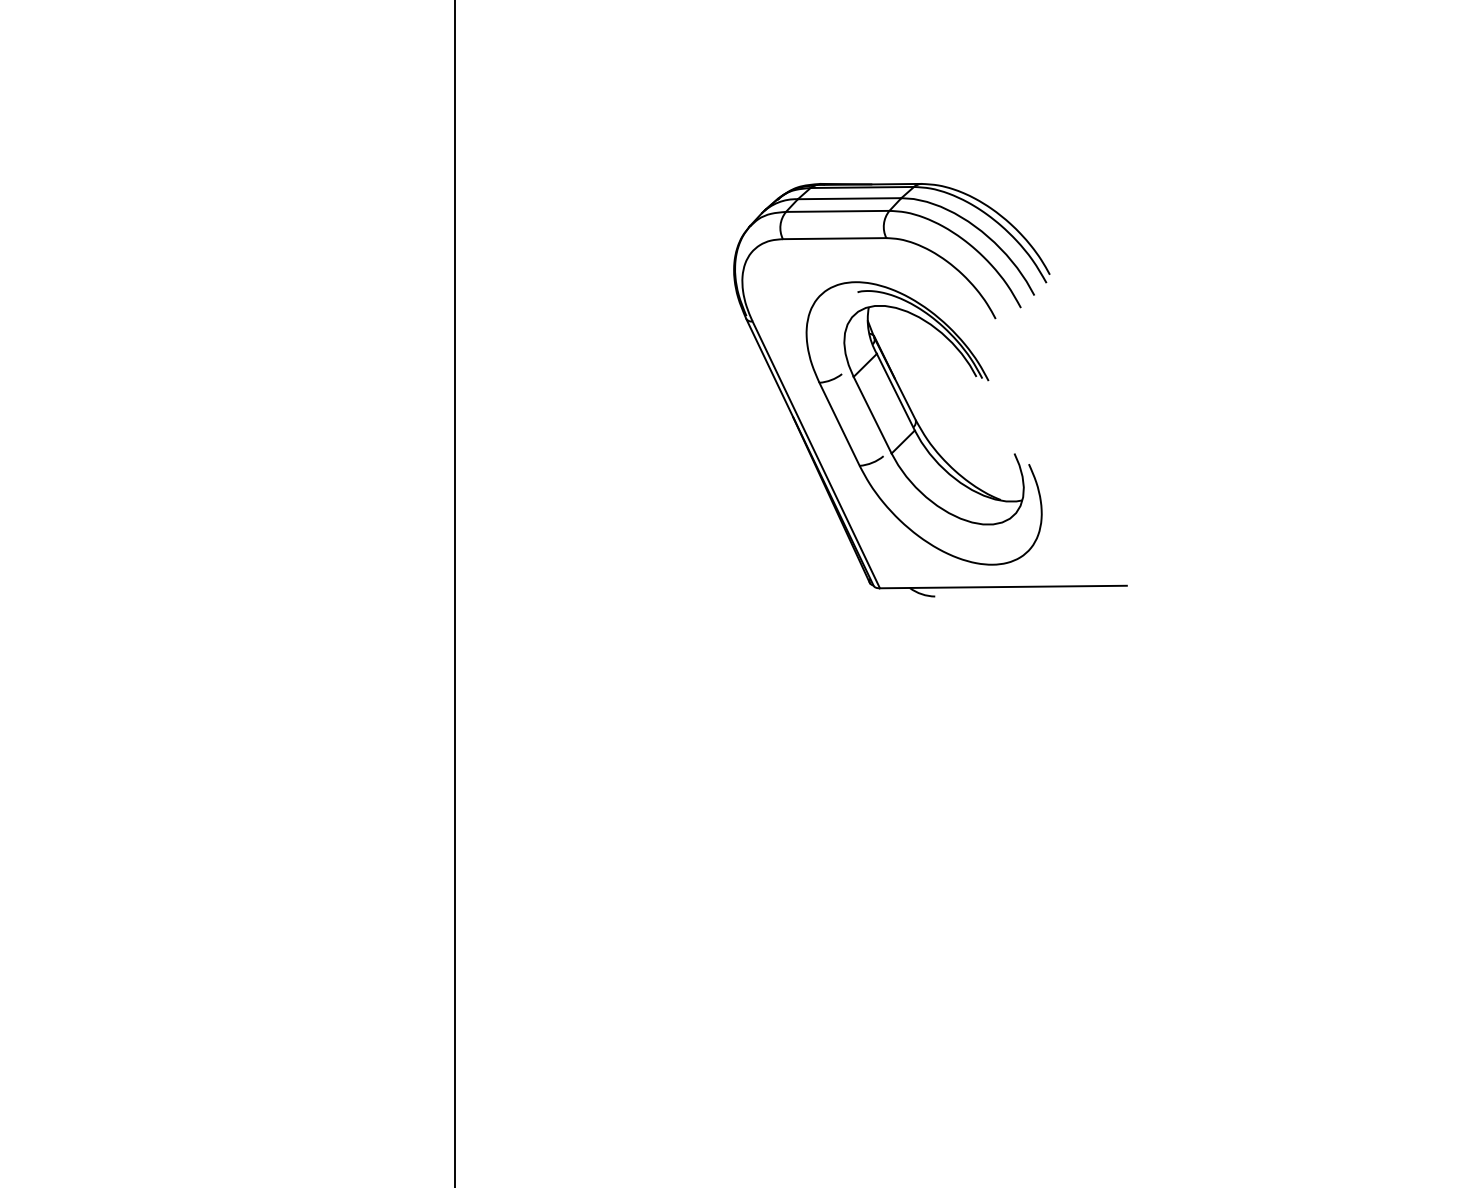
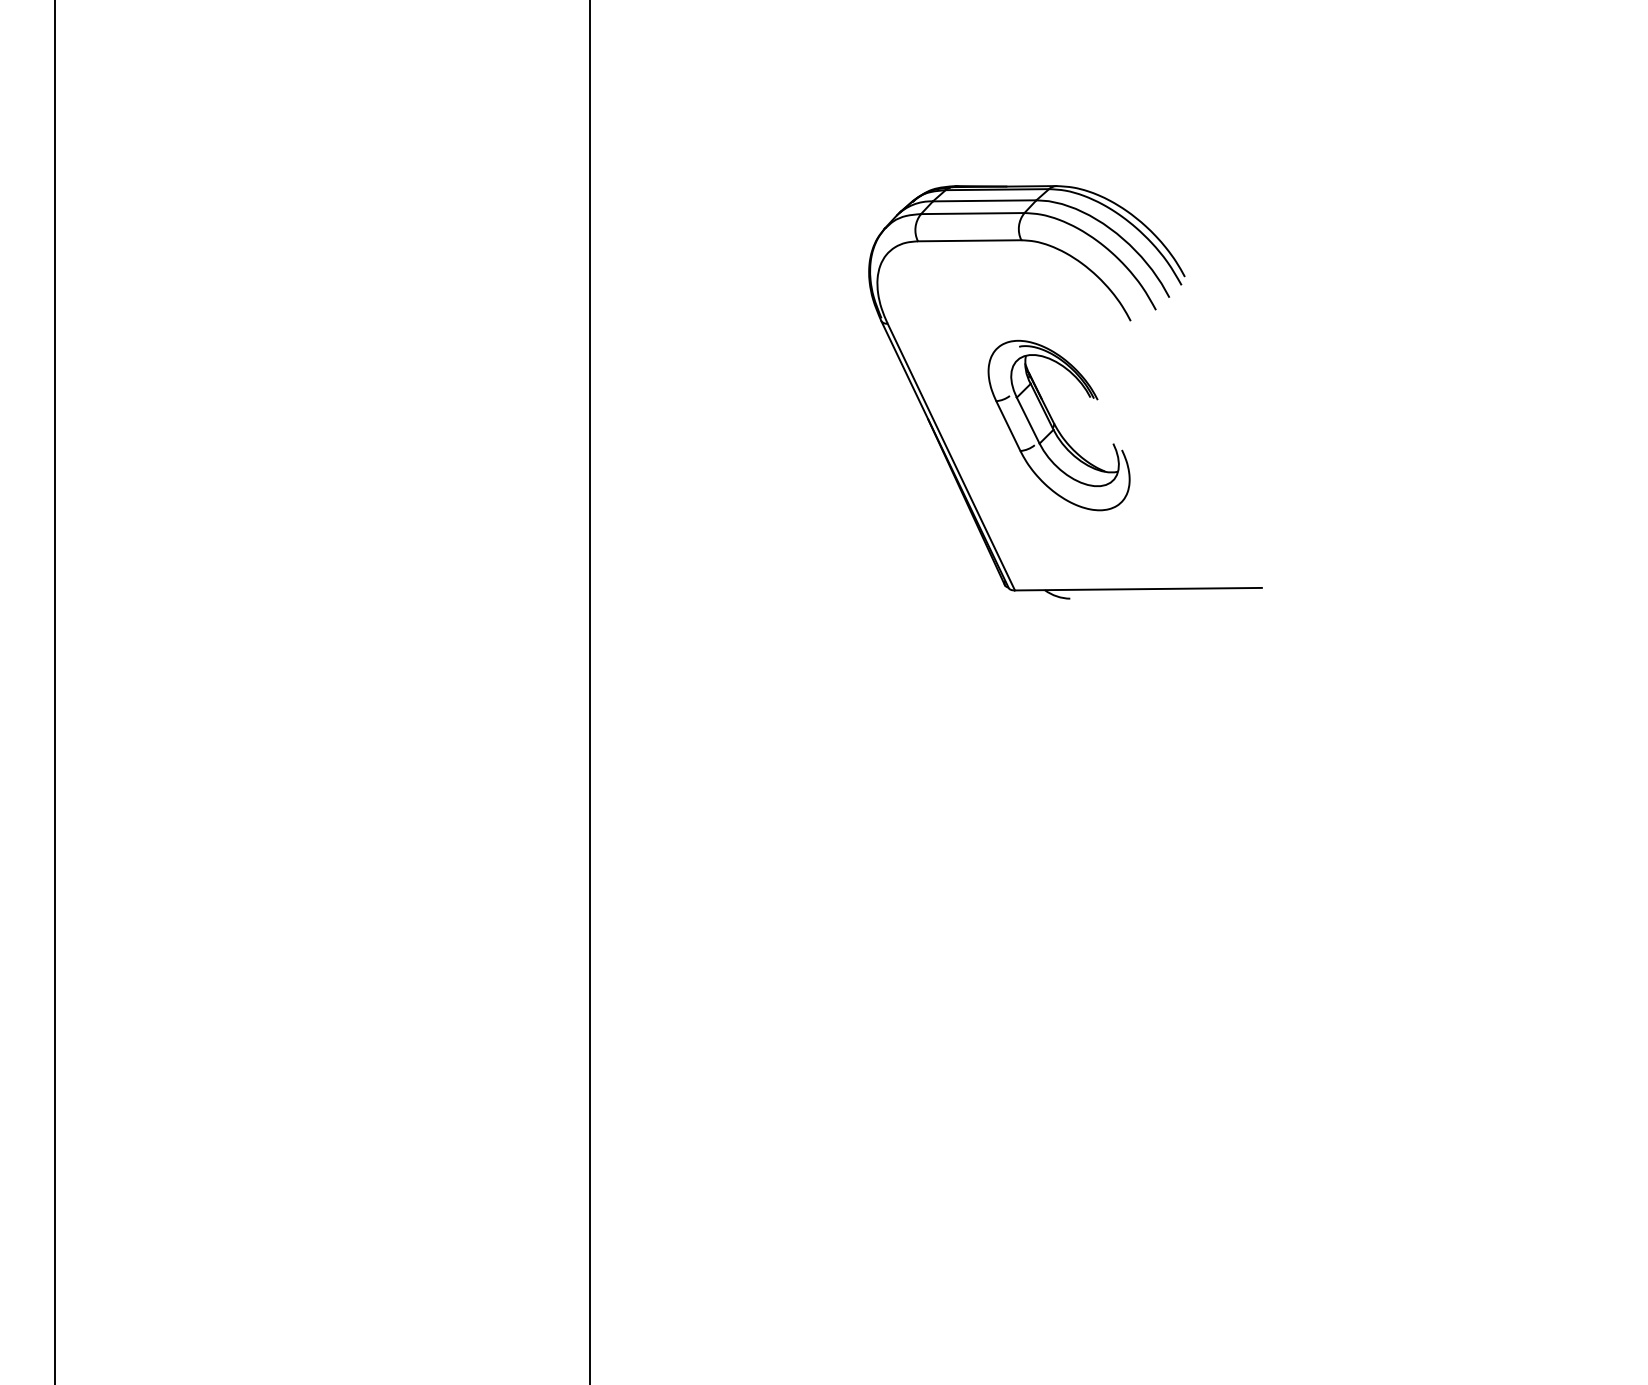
part: (923, 423) -> (1058, 425), size x0.6

